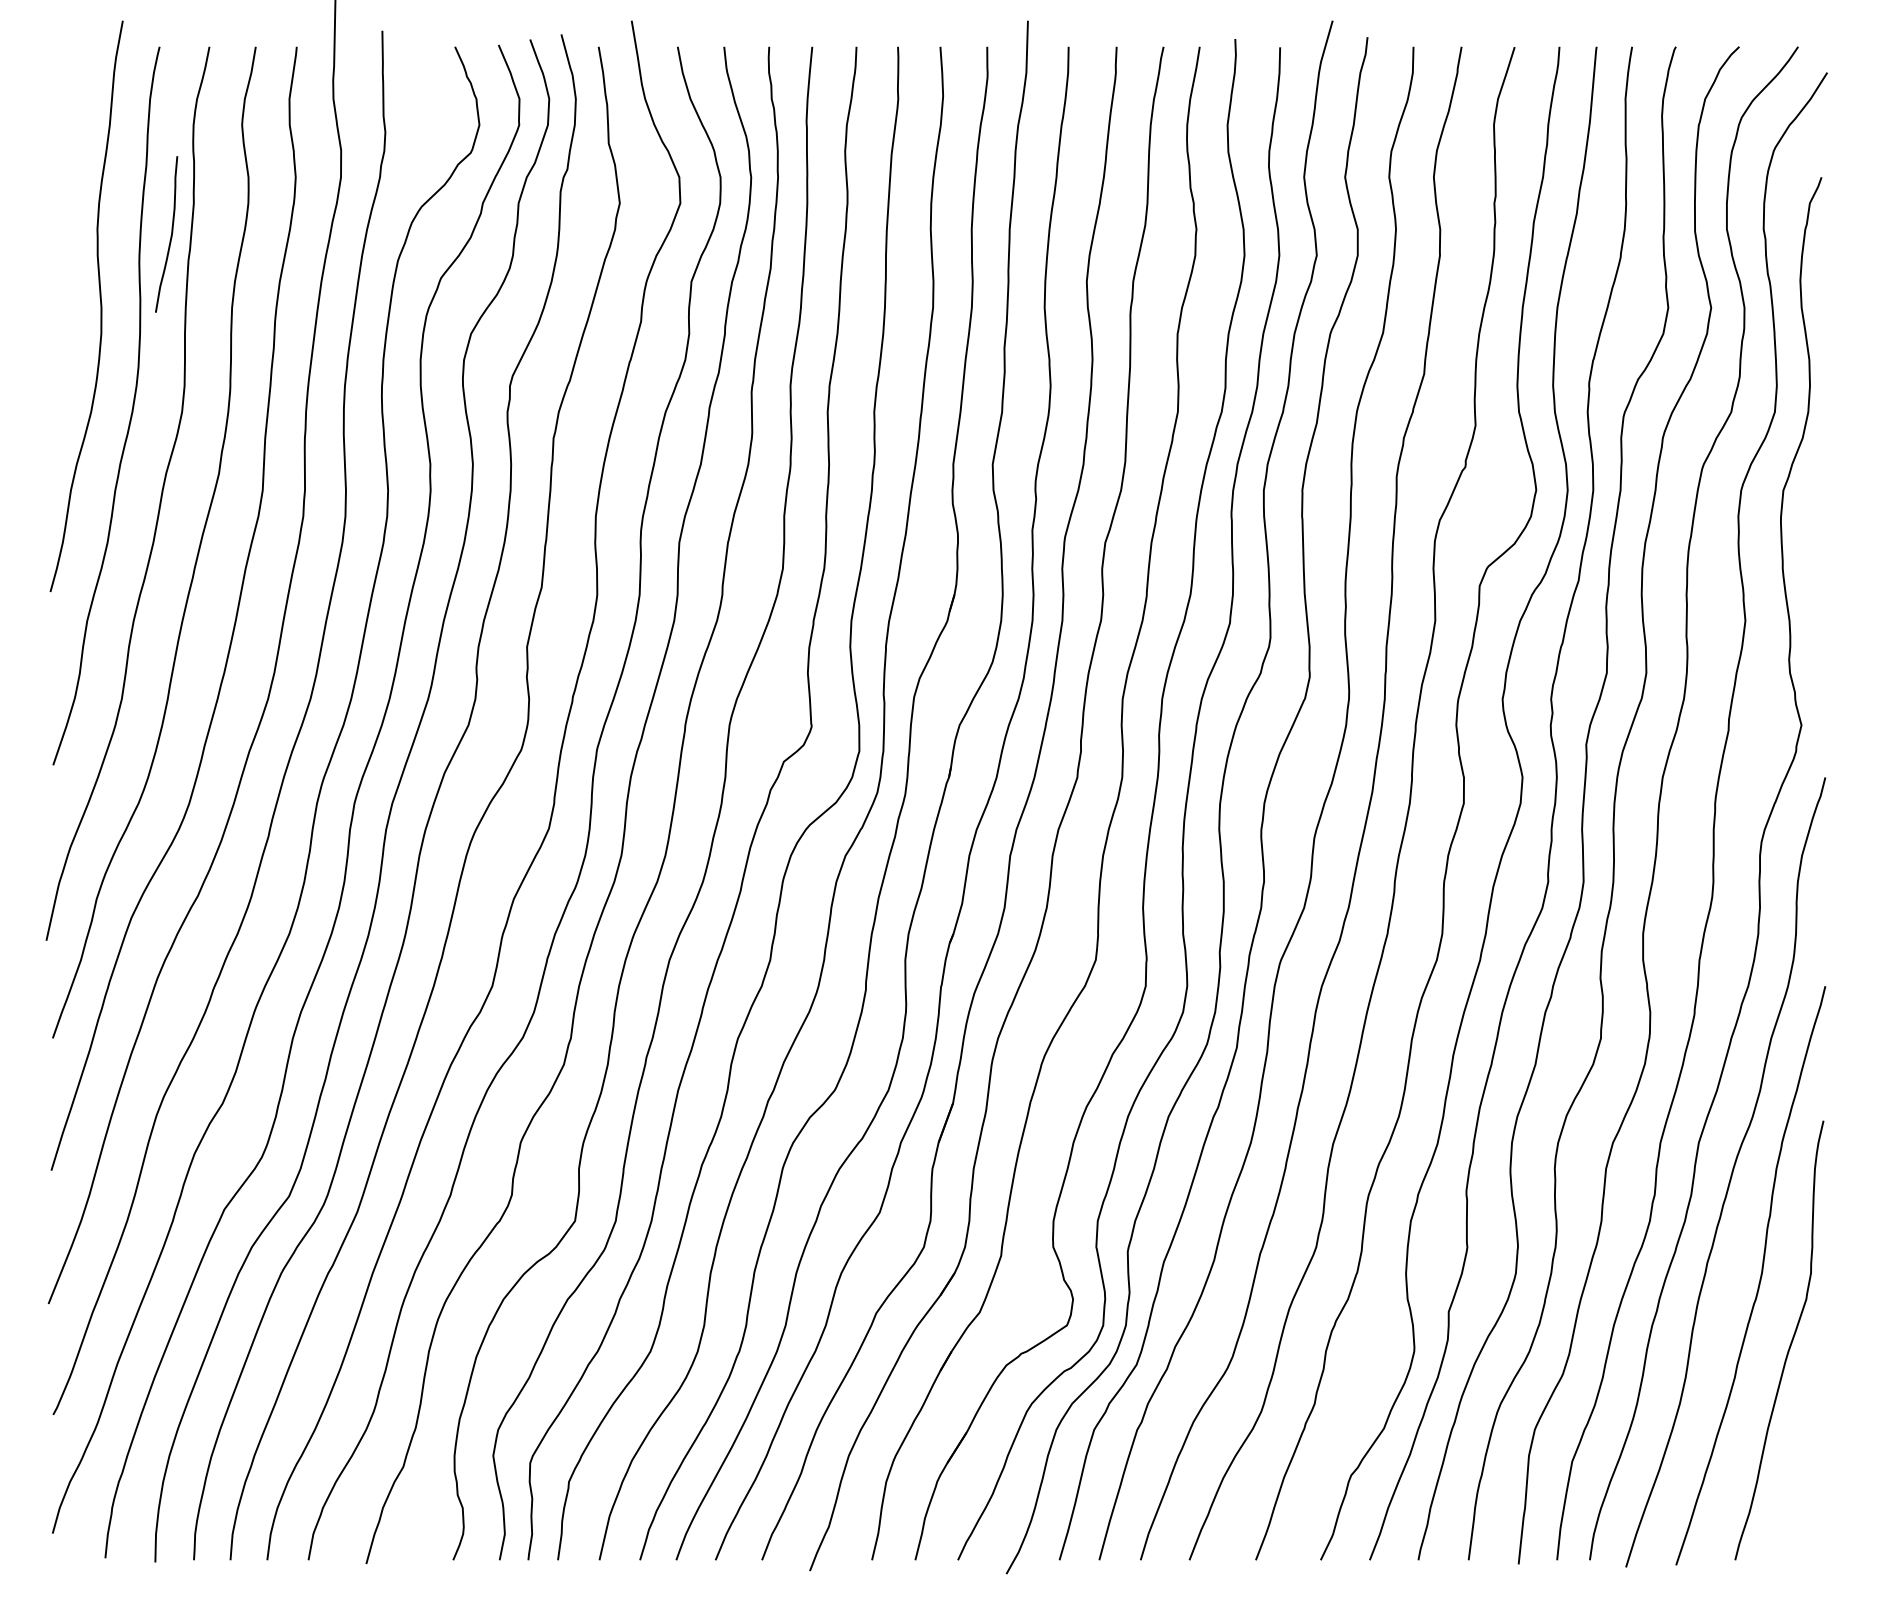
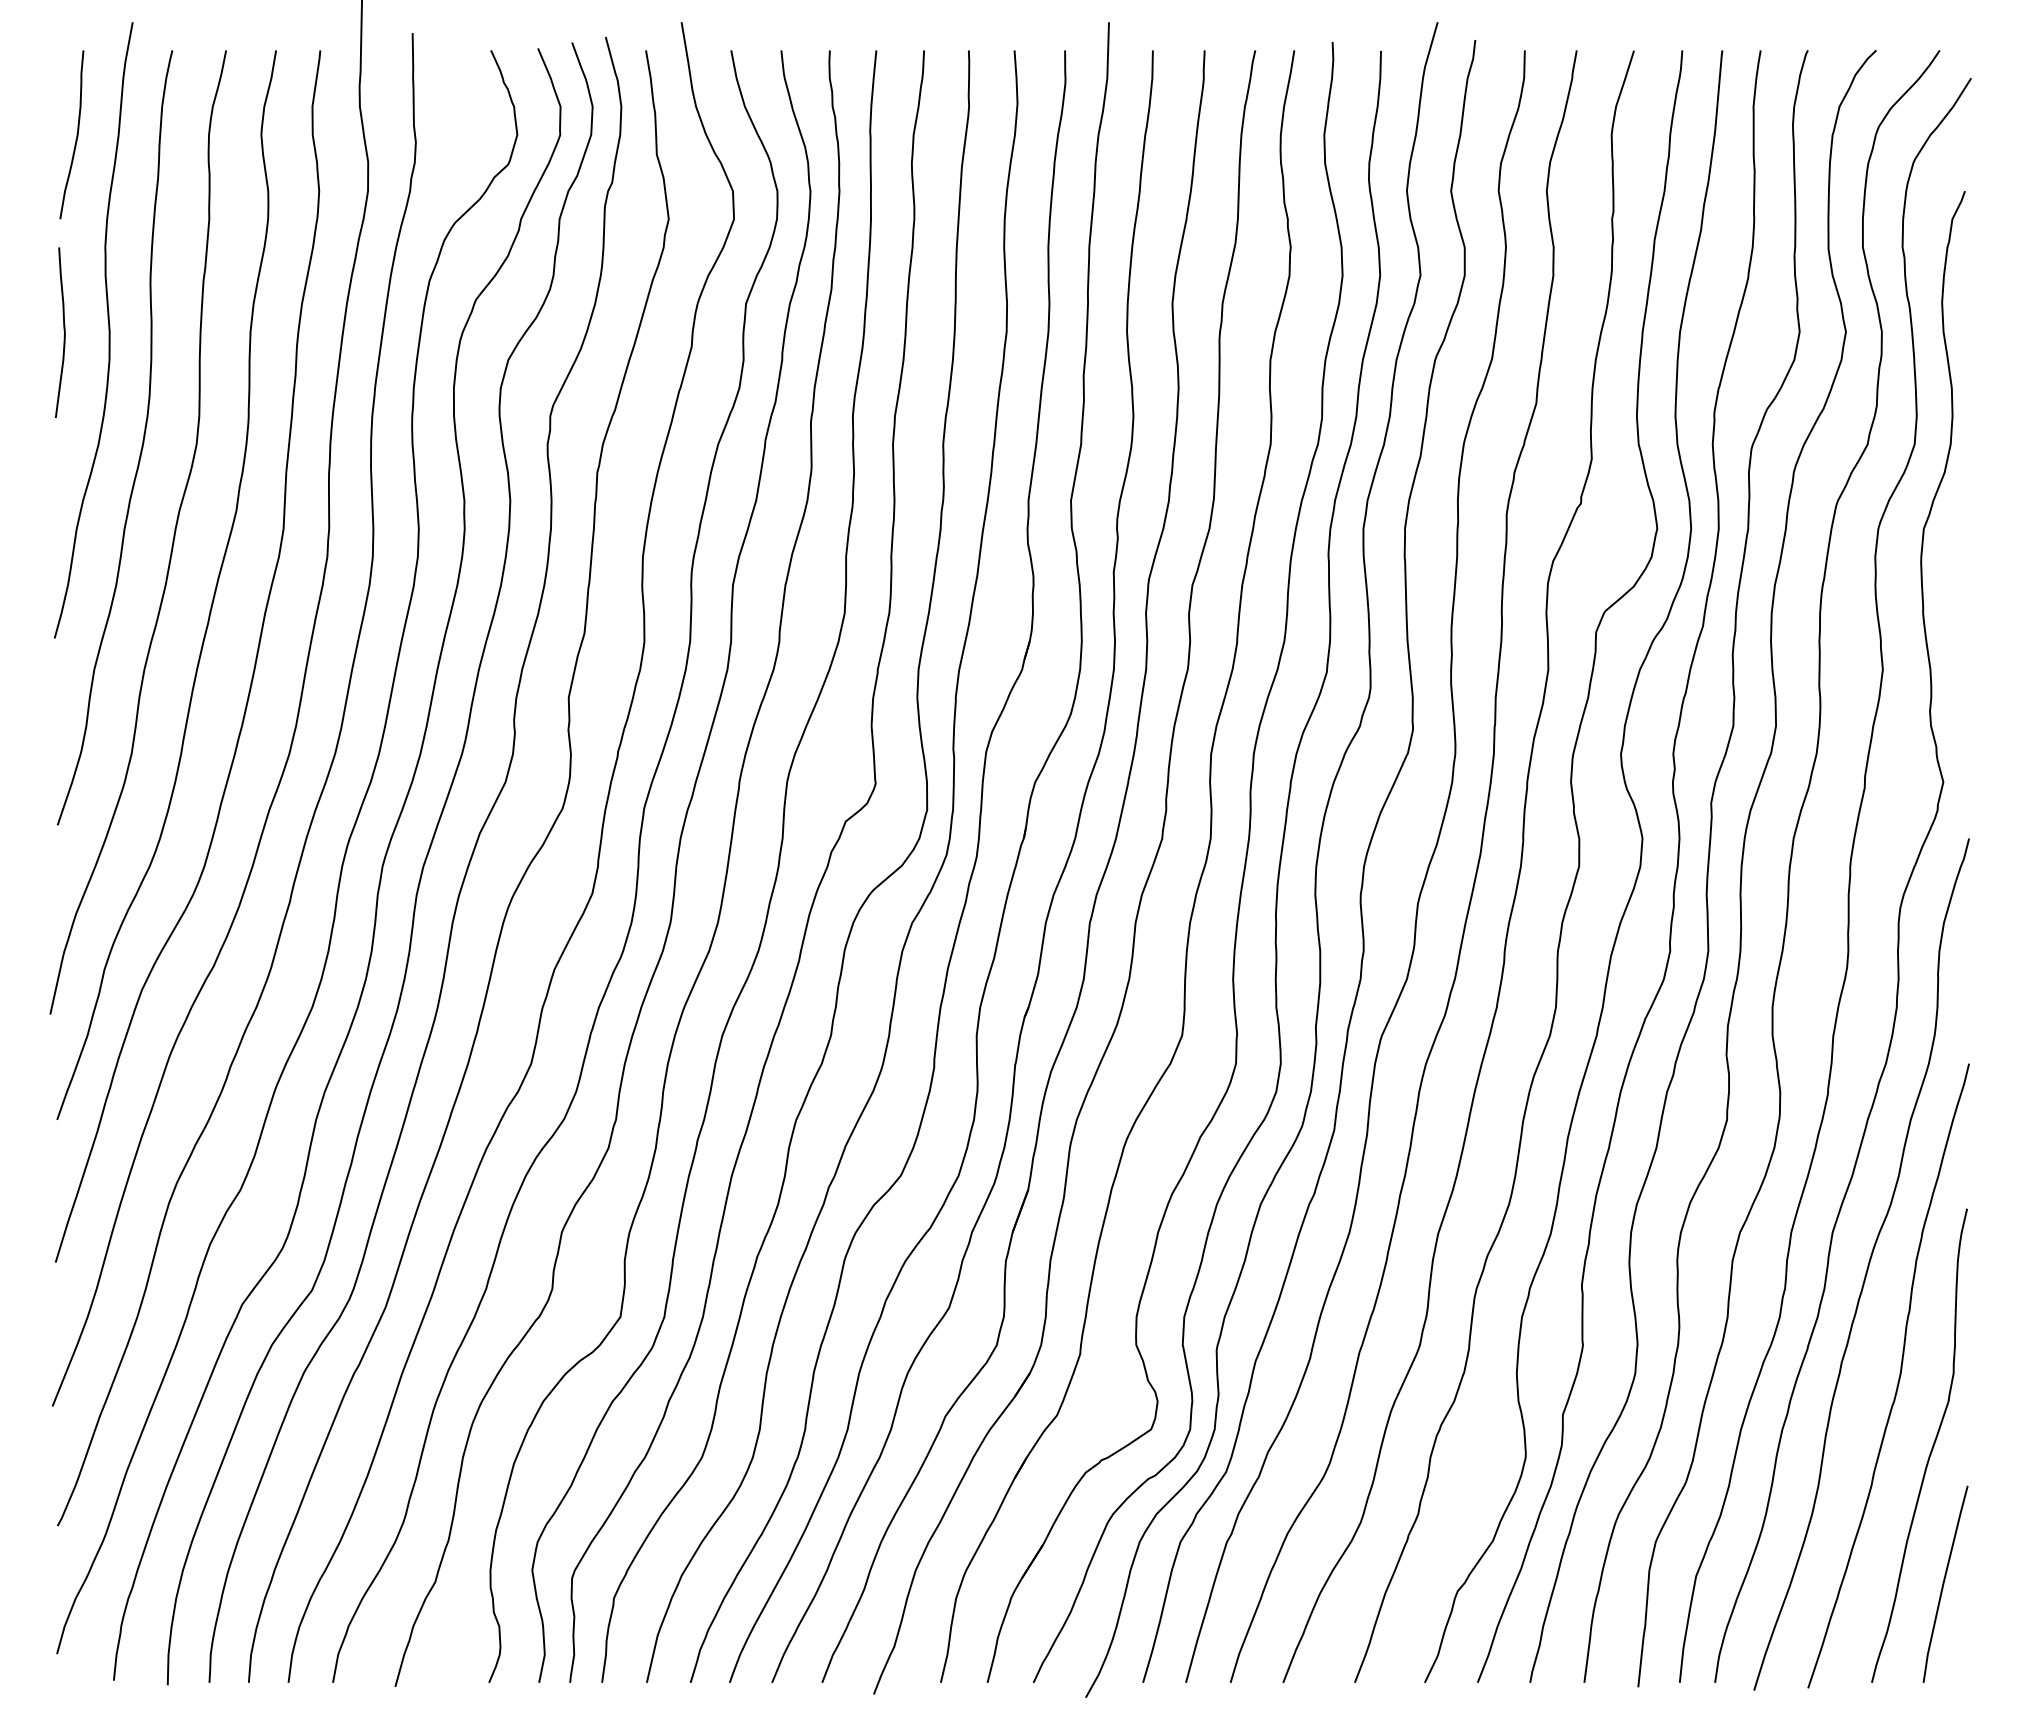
curve: (170, 234) -> (76, 134), moved
curve: (58, 306) -> (63, 330), added
curve: (1802, 1468) -> (1944, 1583), added

